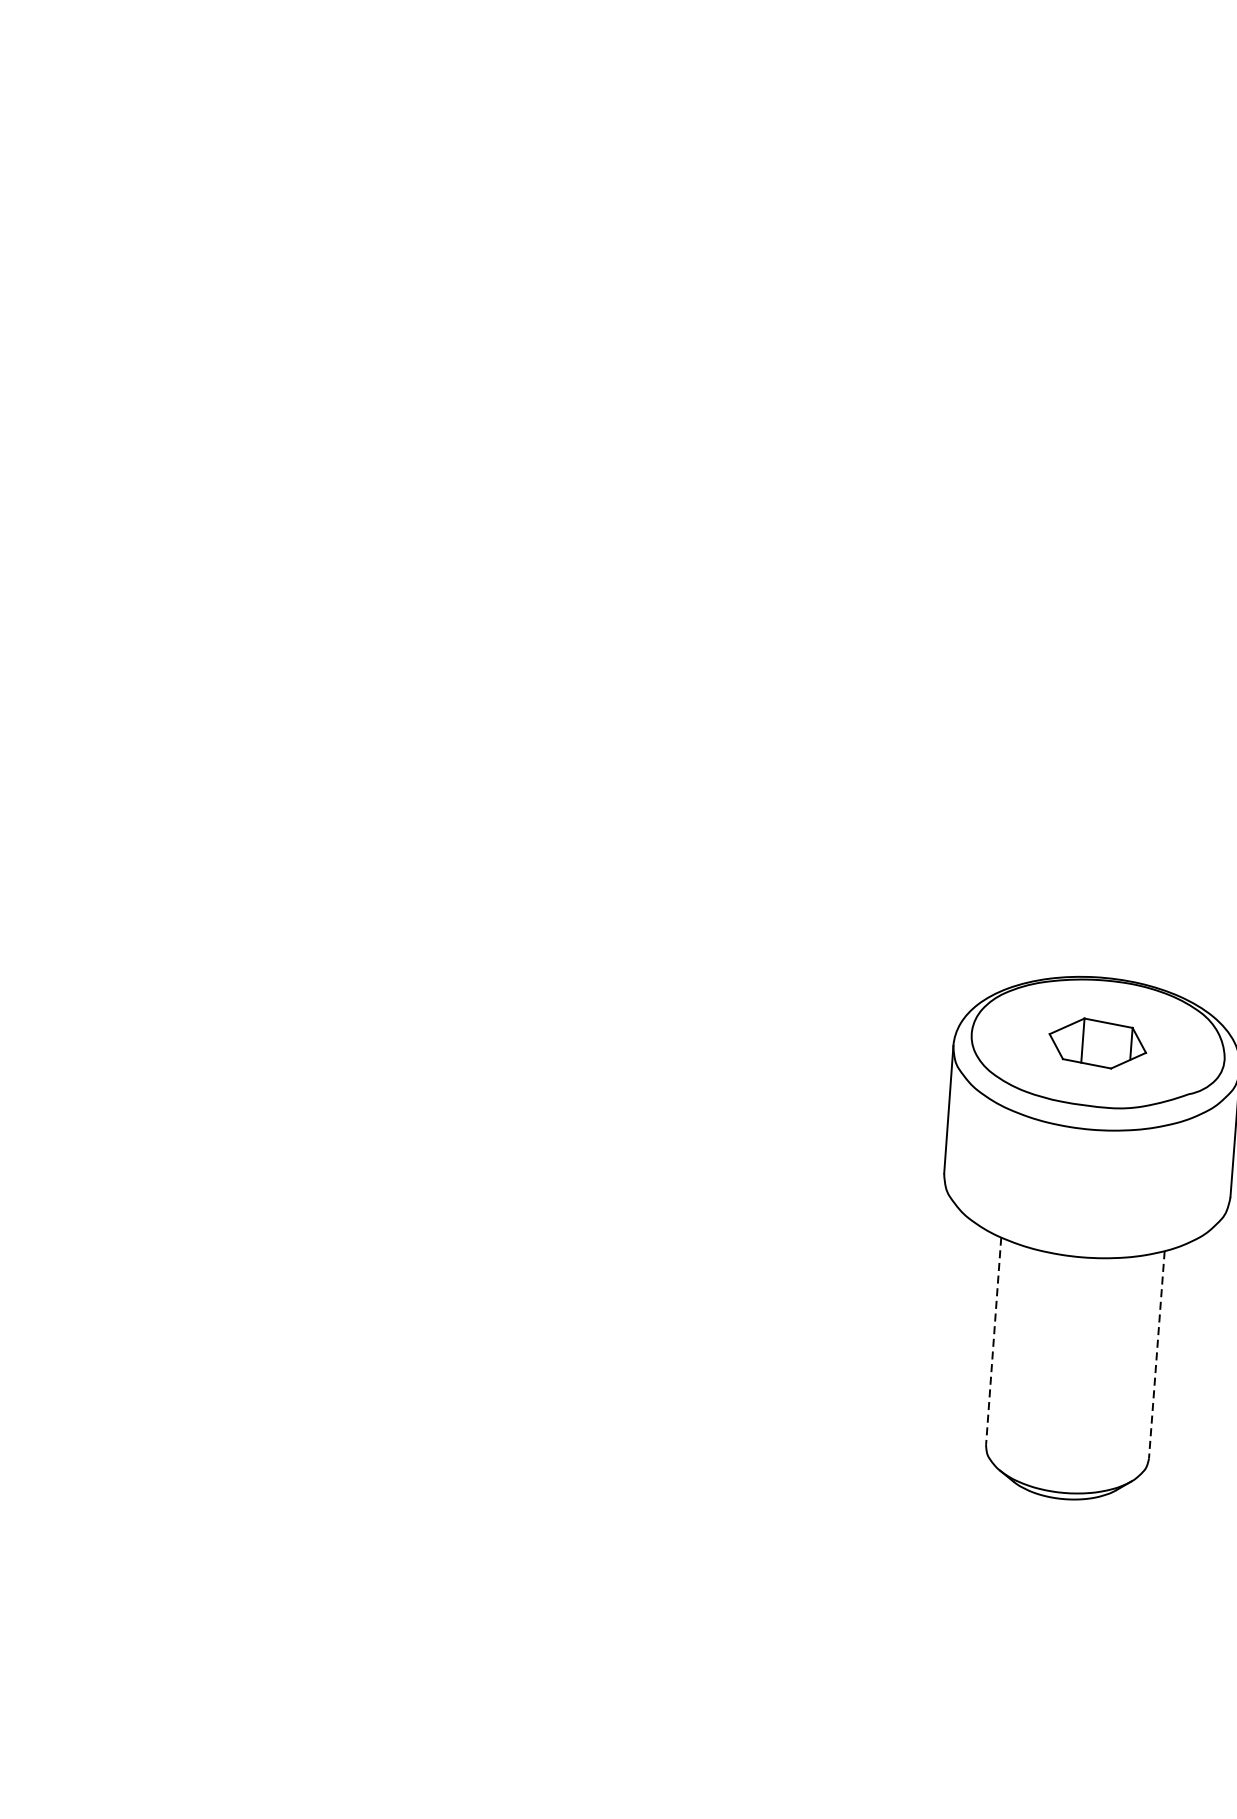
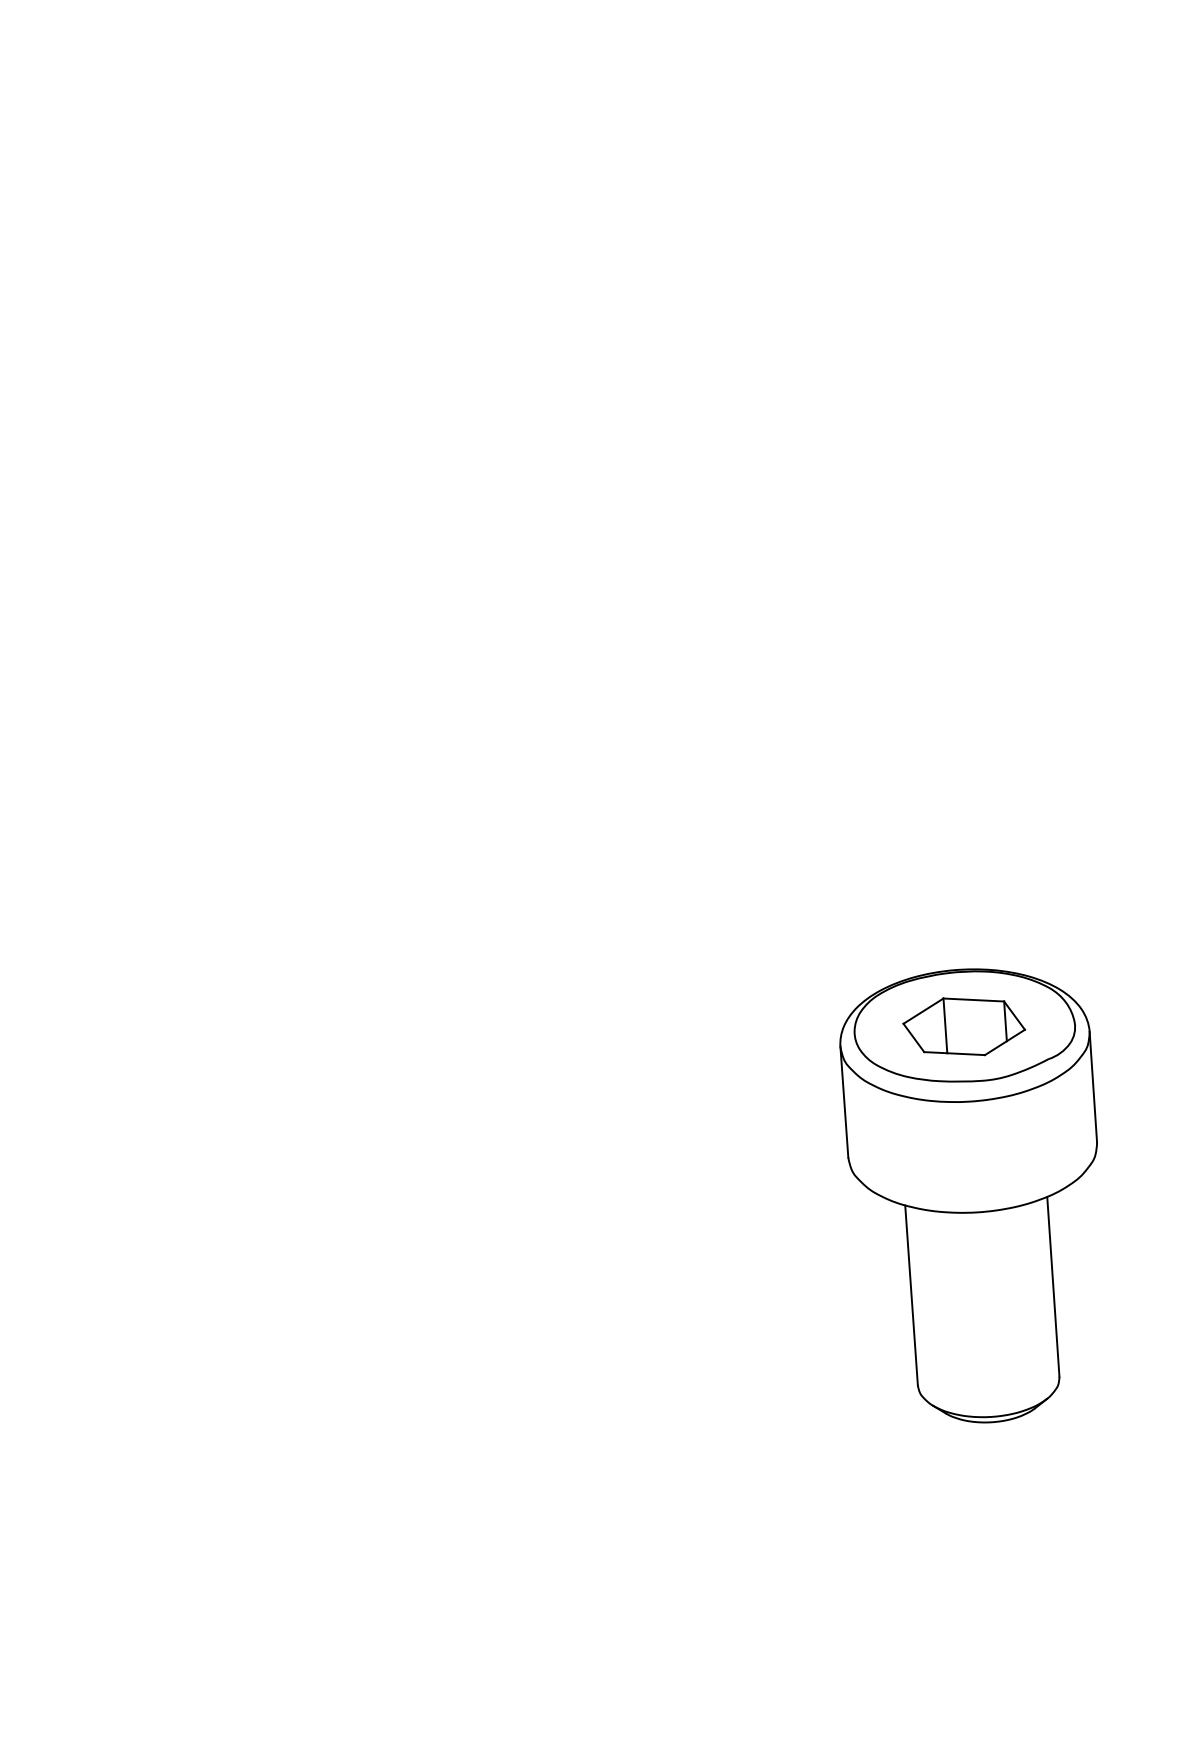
part: (1097, 1043) -> (963, 1026), size x1.43
line: (993, 1341) -> (911, 1295), dashed -> solid
line: (1156, 1355) -> (1053, 1287), dashed -> solid

